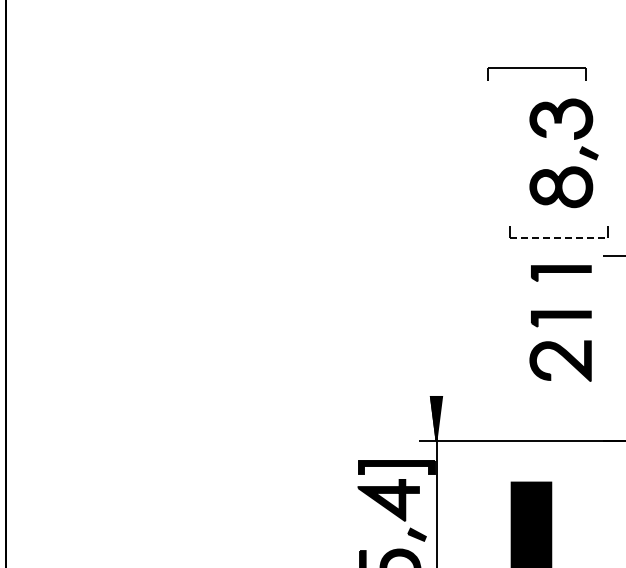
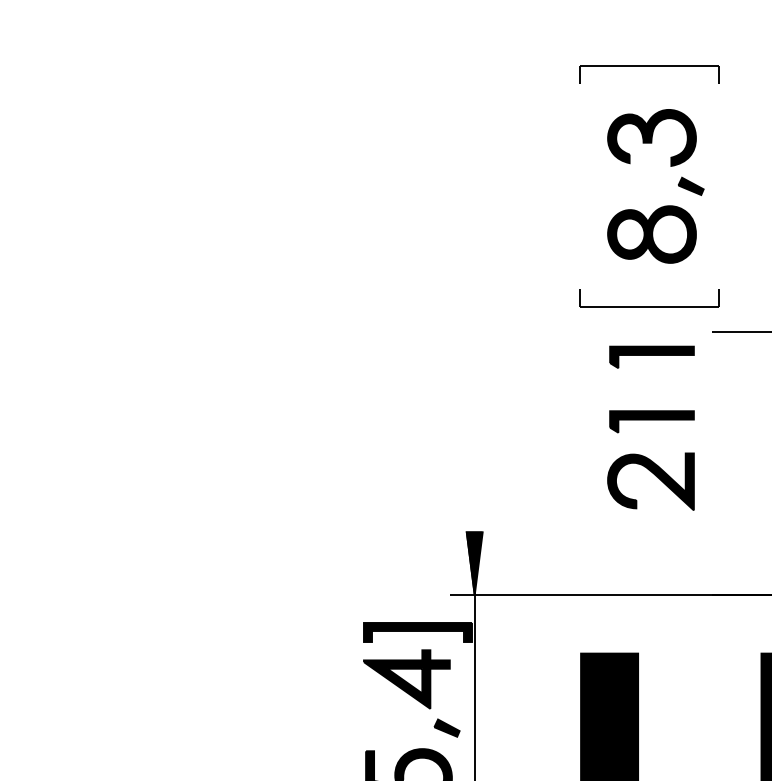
part: (536, 73) -> (648, 73), moved
line: (559, 238) -> (649, 307), dashed -> solid

